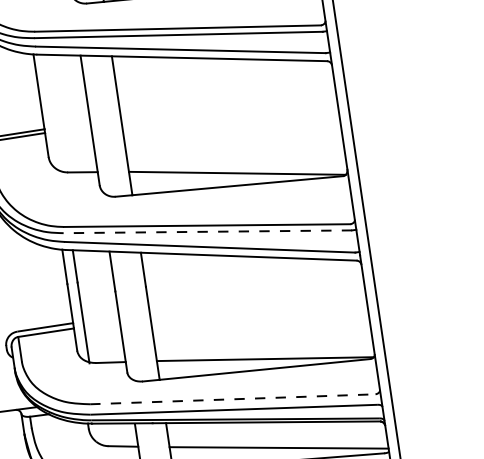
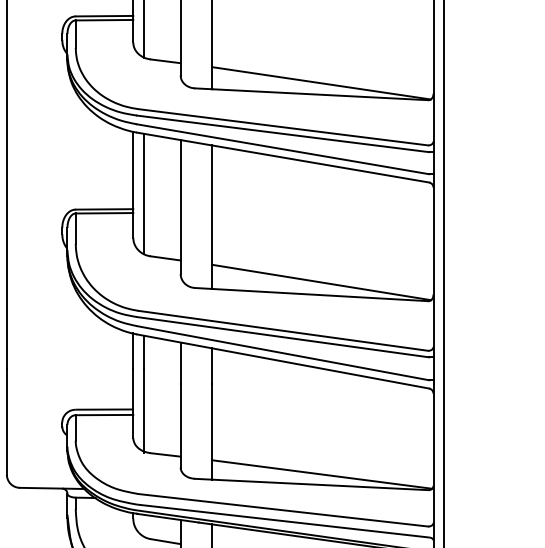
line: (52, 112) -> (143, 193), added
line: (207, 232) -> (282, 337), dashed -> solid
line: (233, 399) -> (283, 510), dashed -> solid

